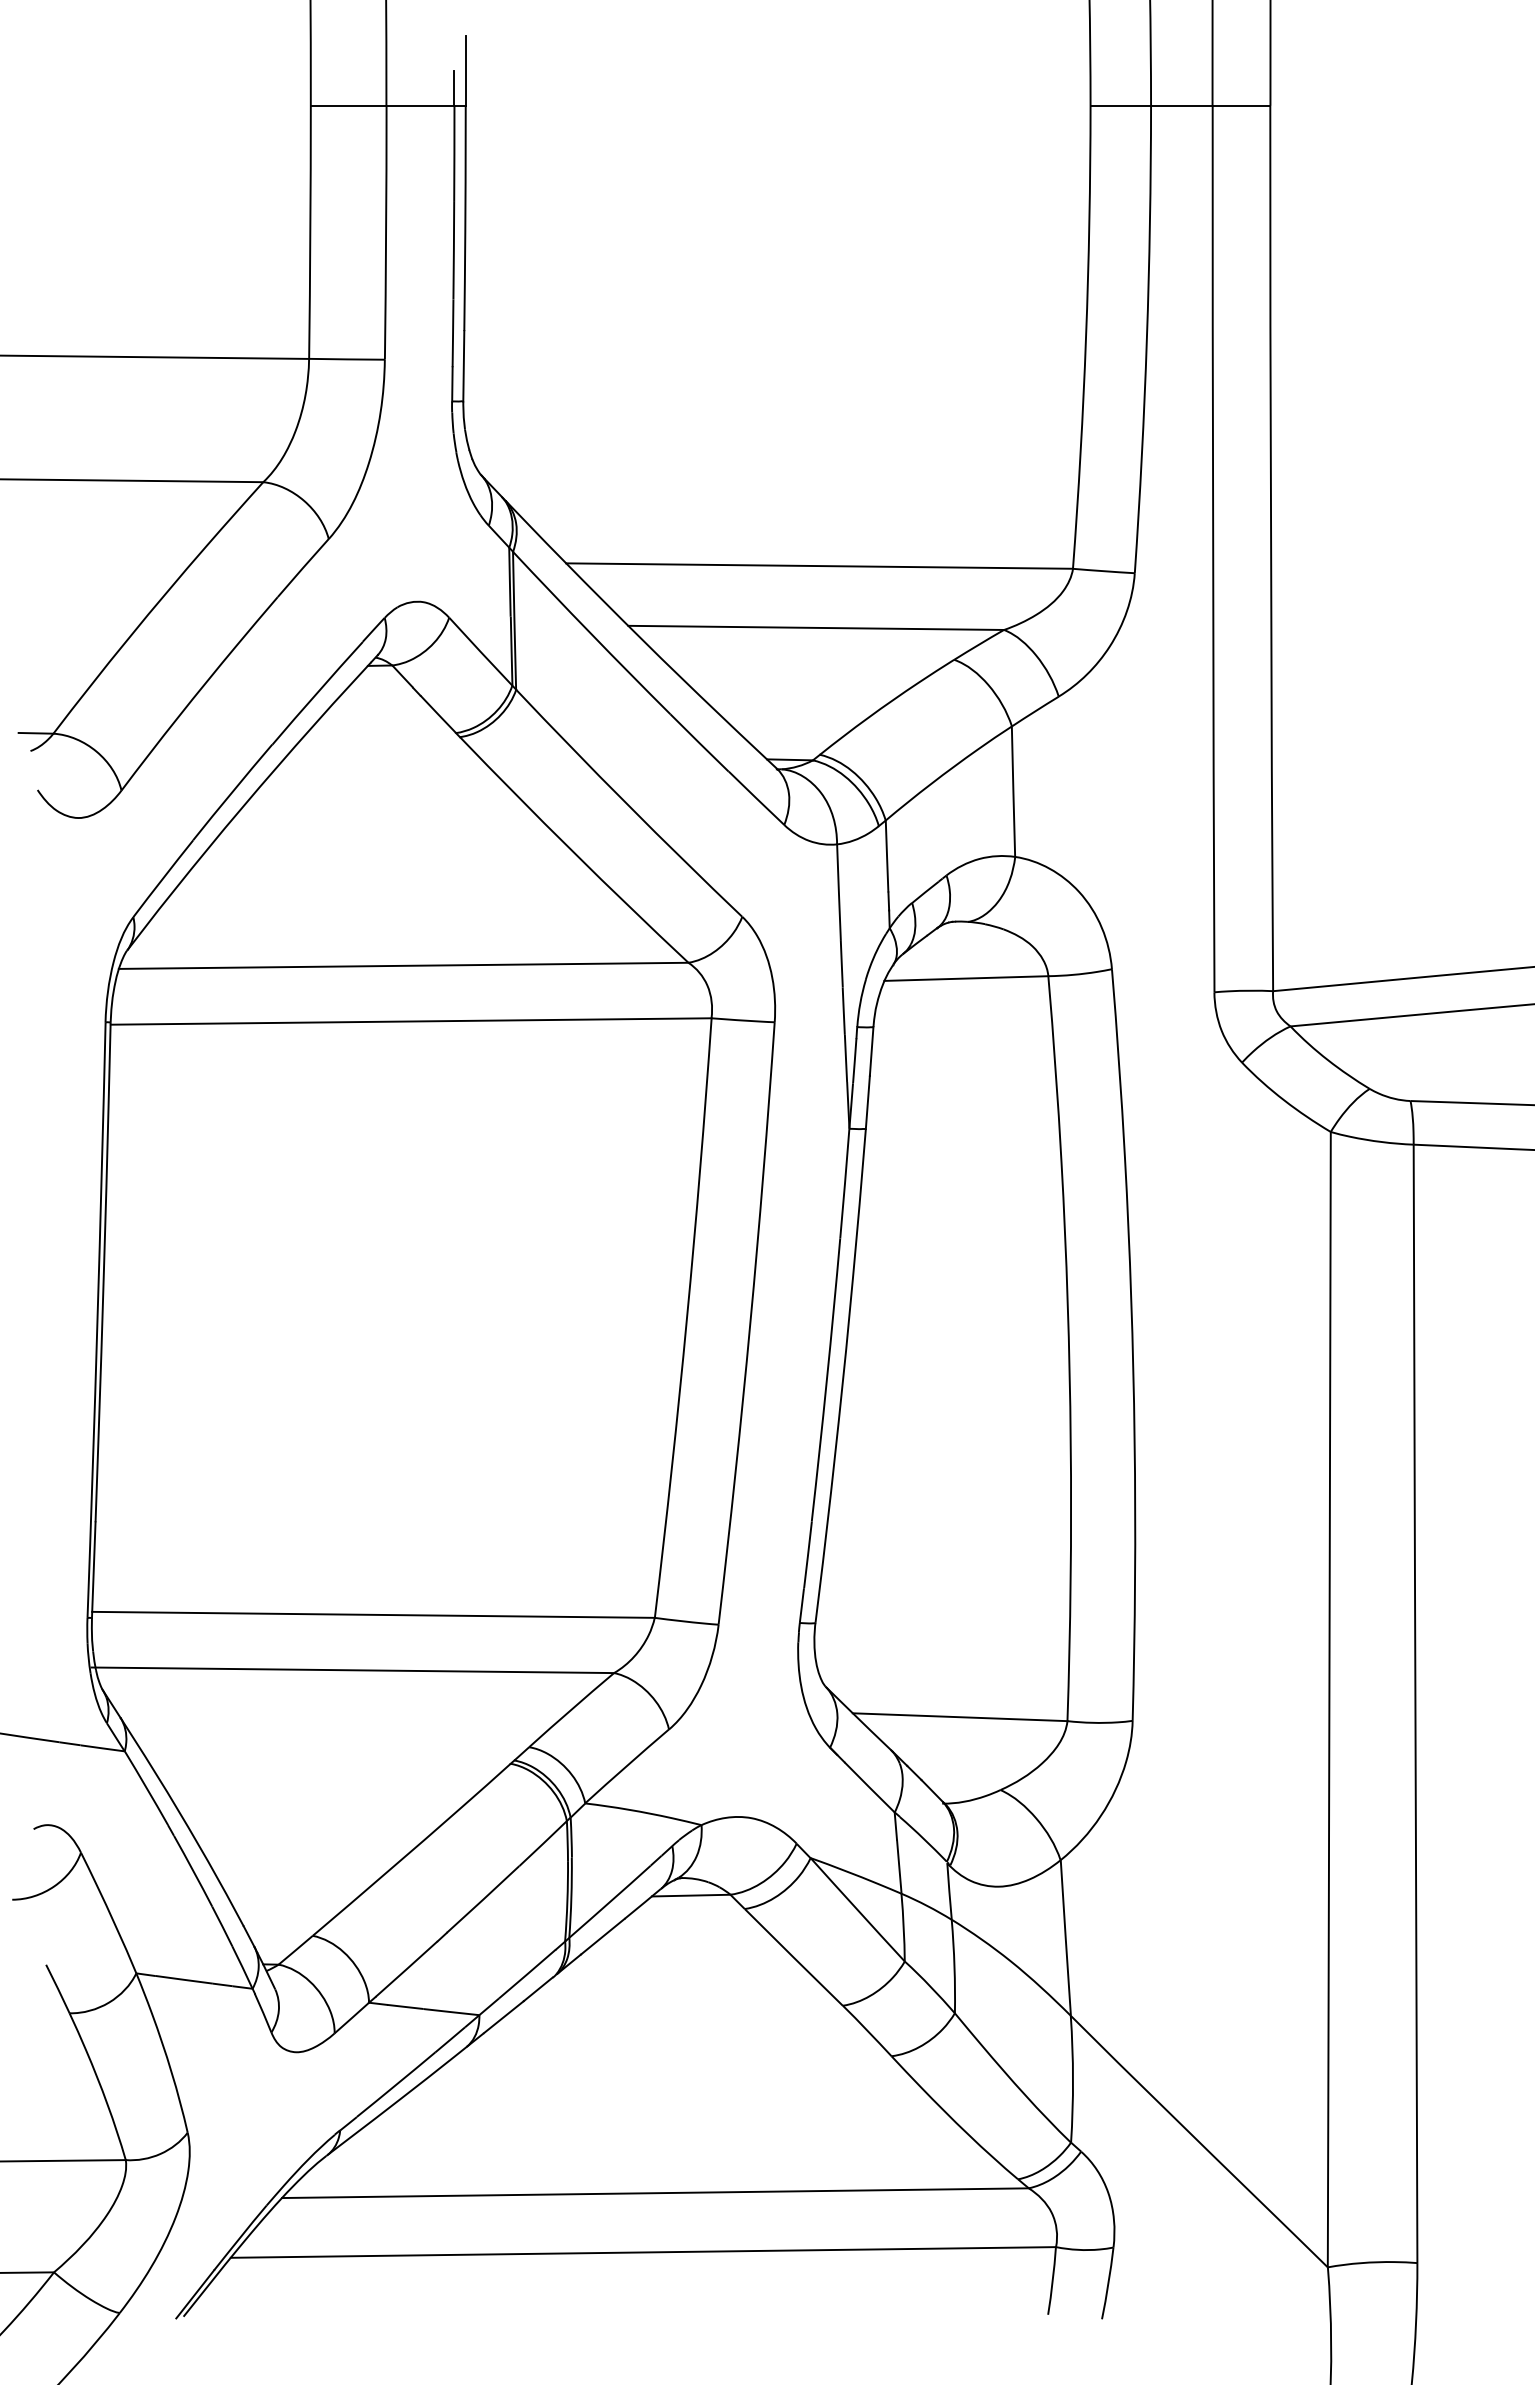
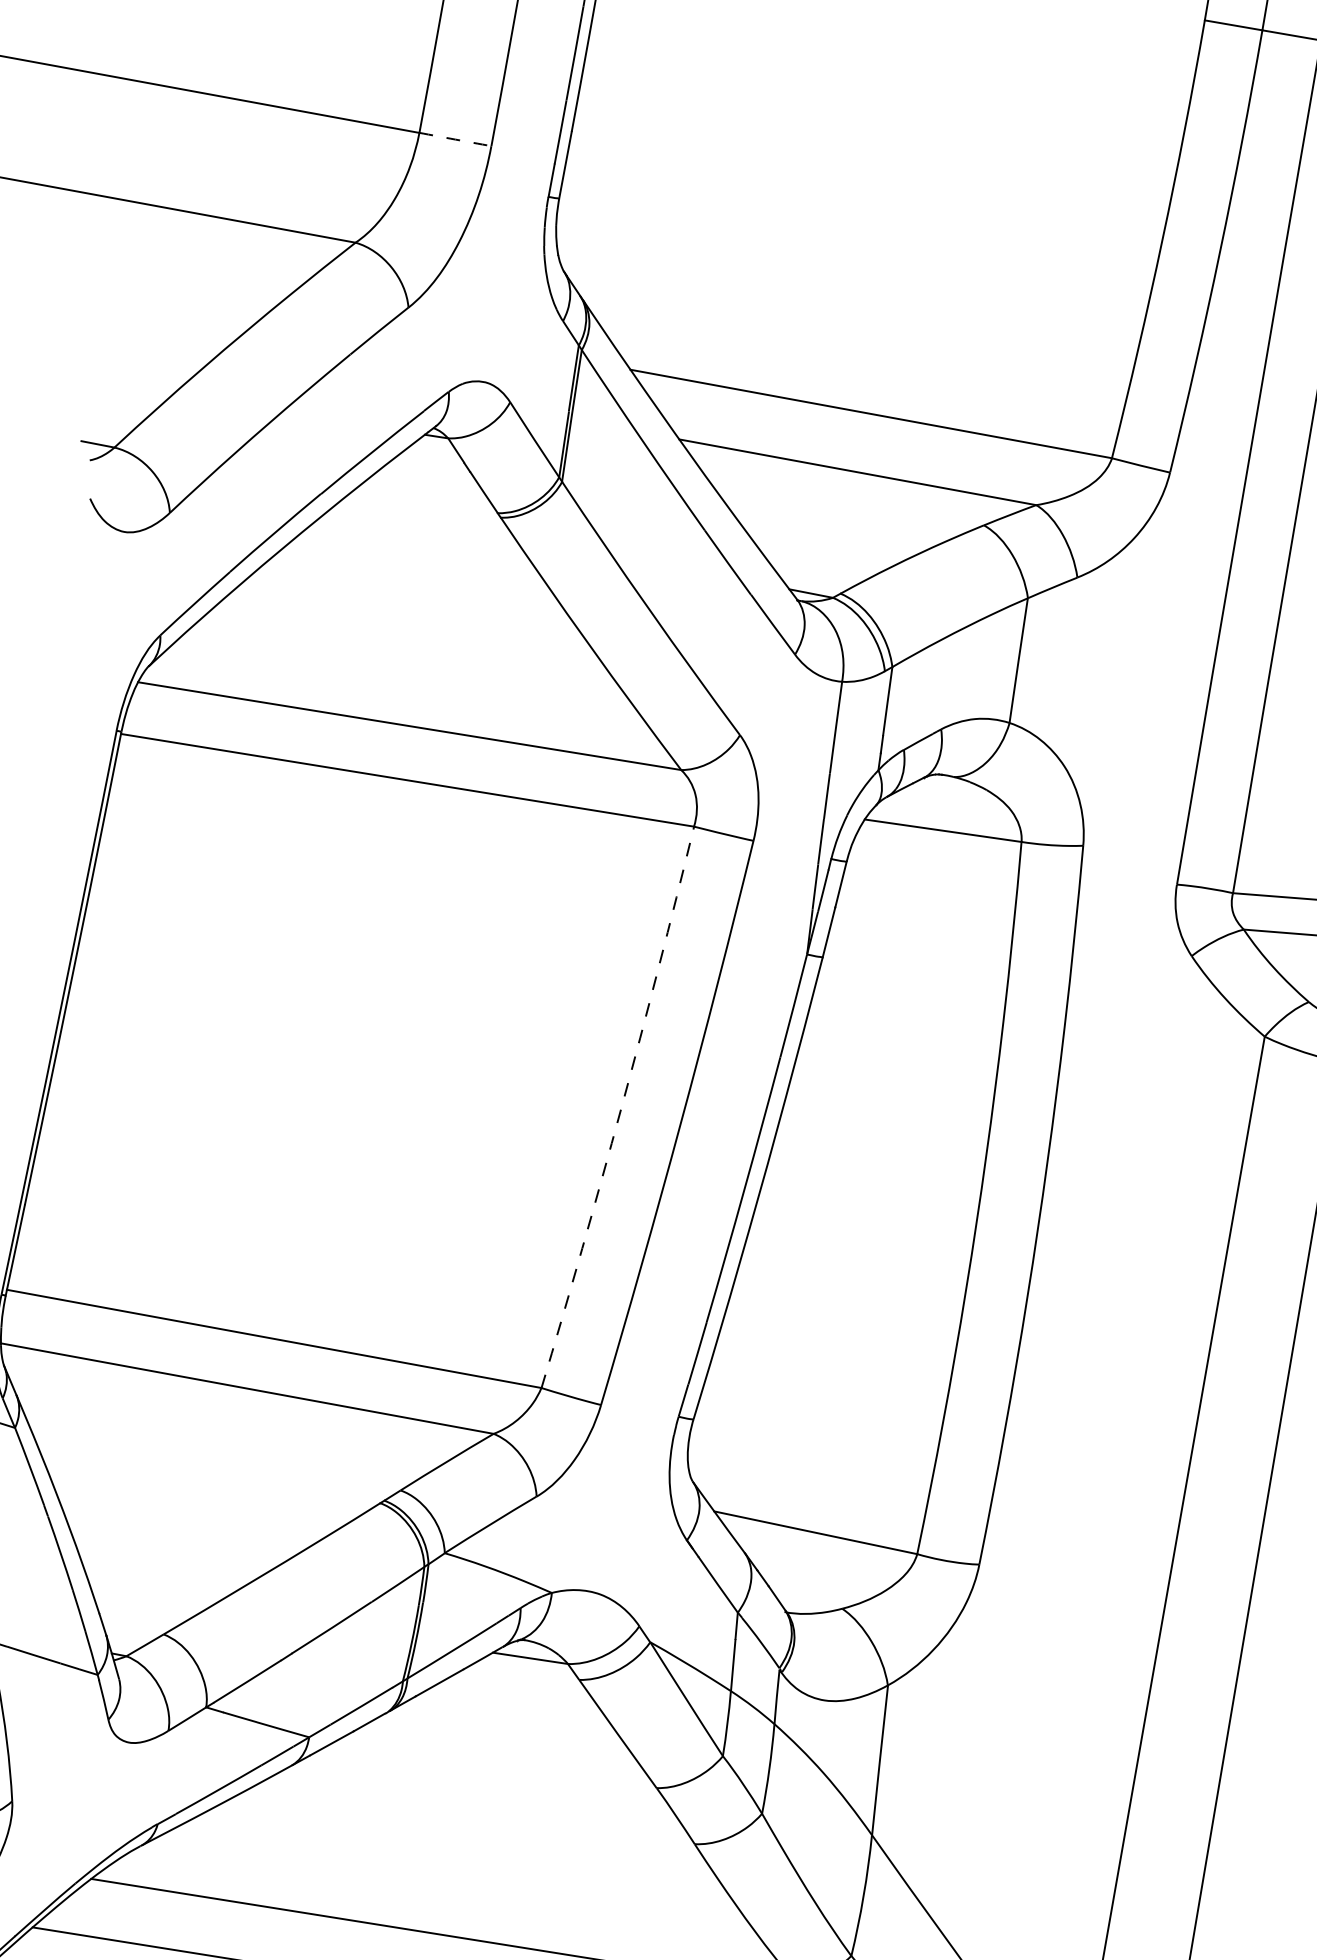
arc: (347, 359) -> (455, 139), solid -> dashed
arc: (687, 1318) -> (621, 1108), solid -> dashed

